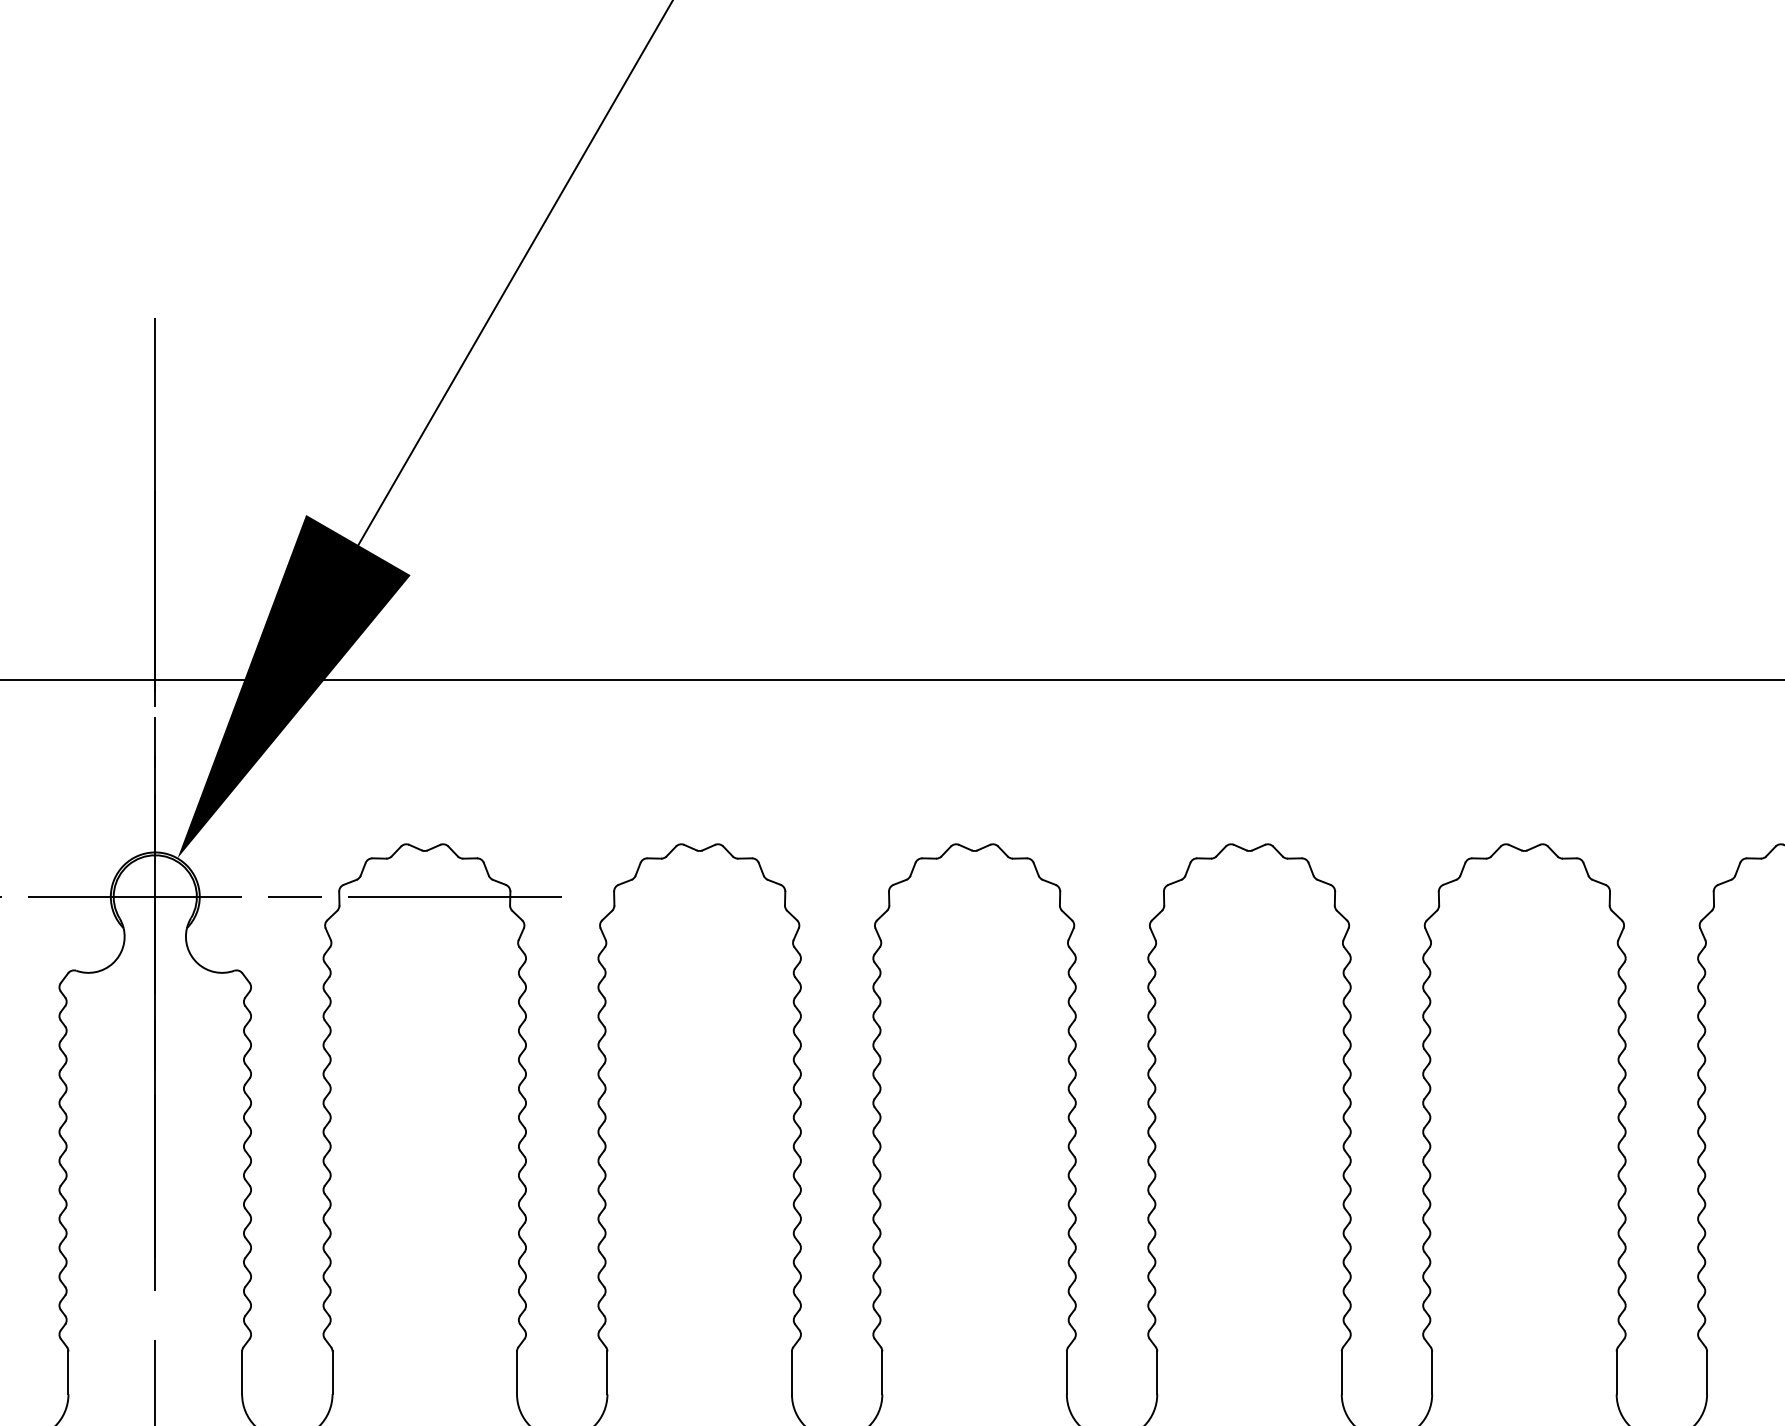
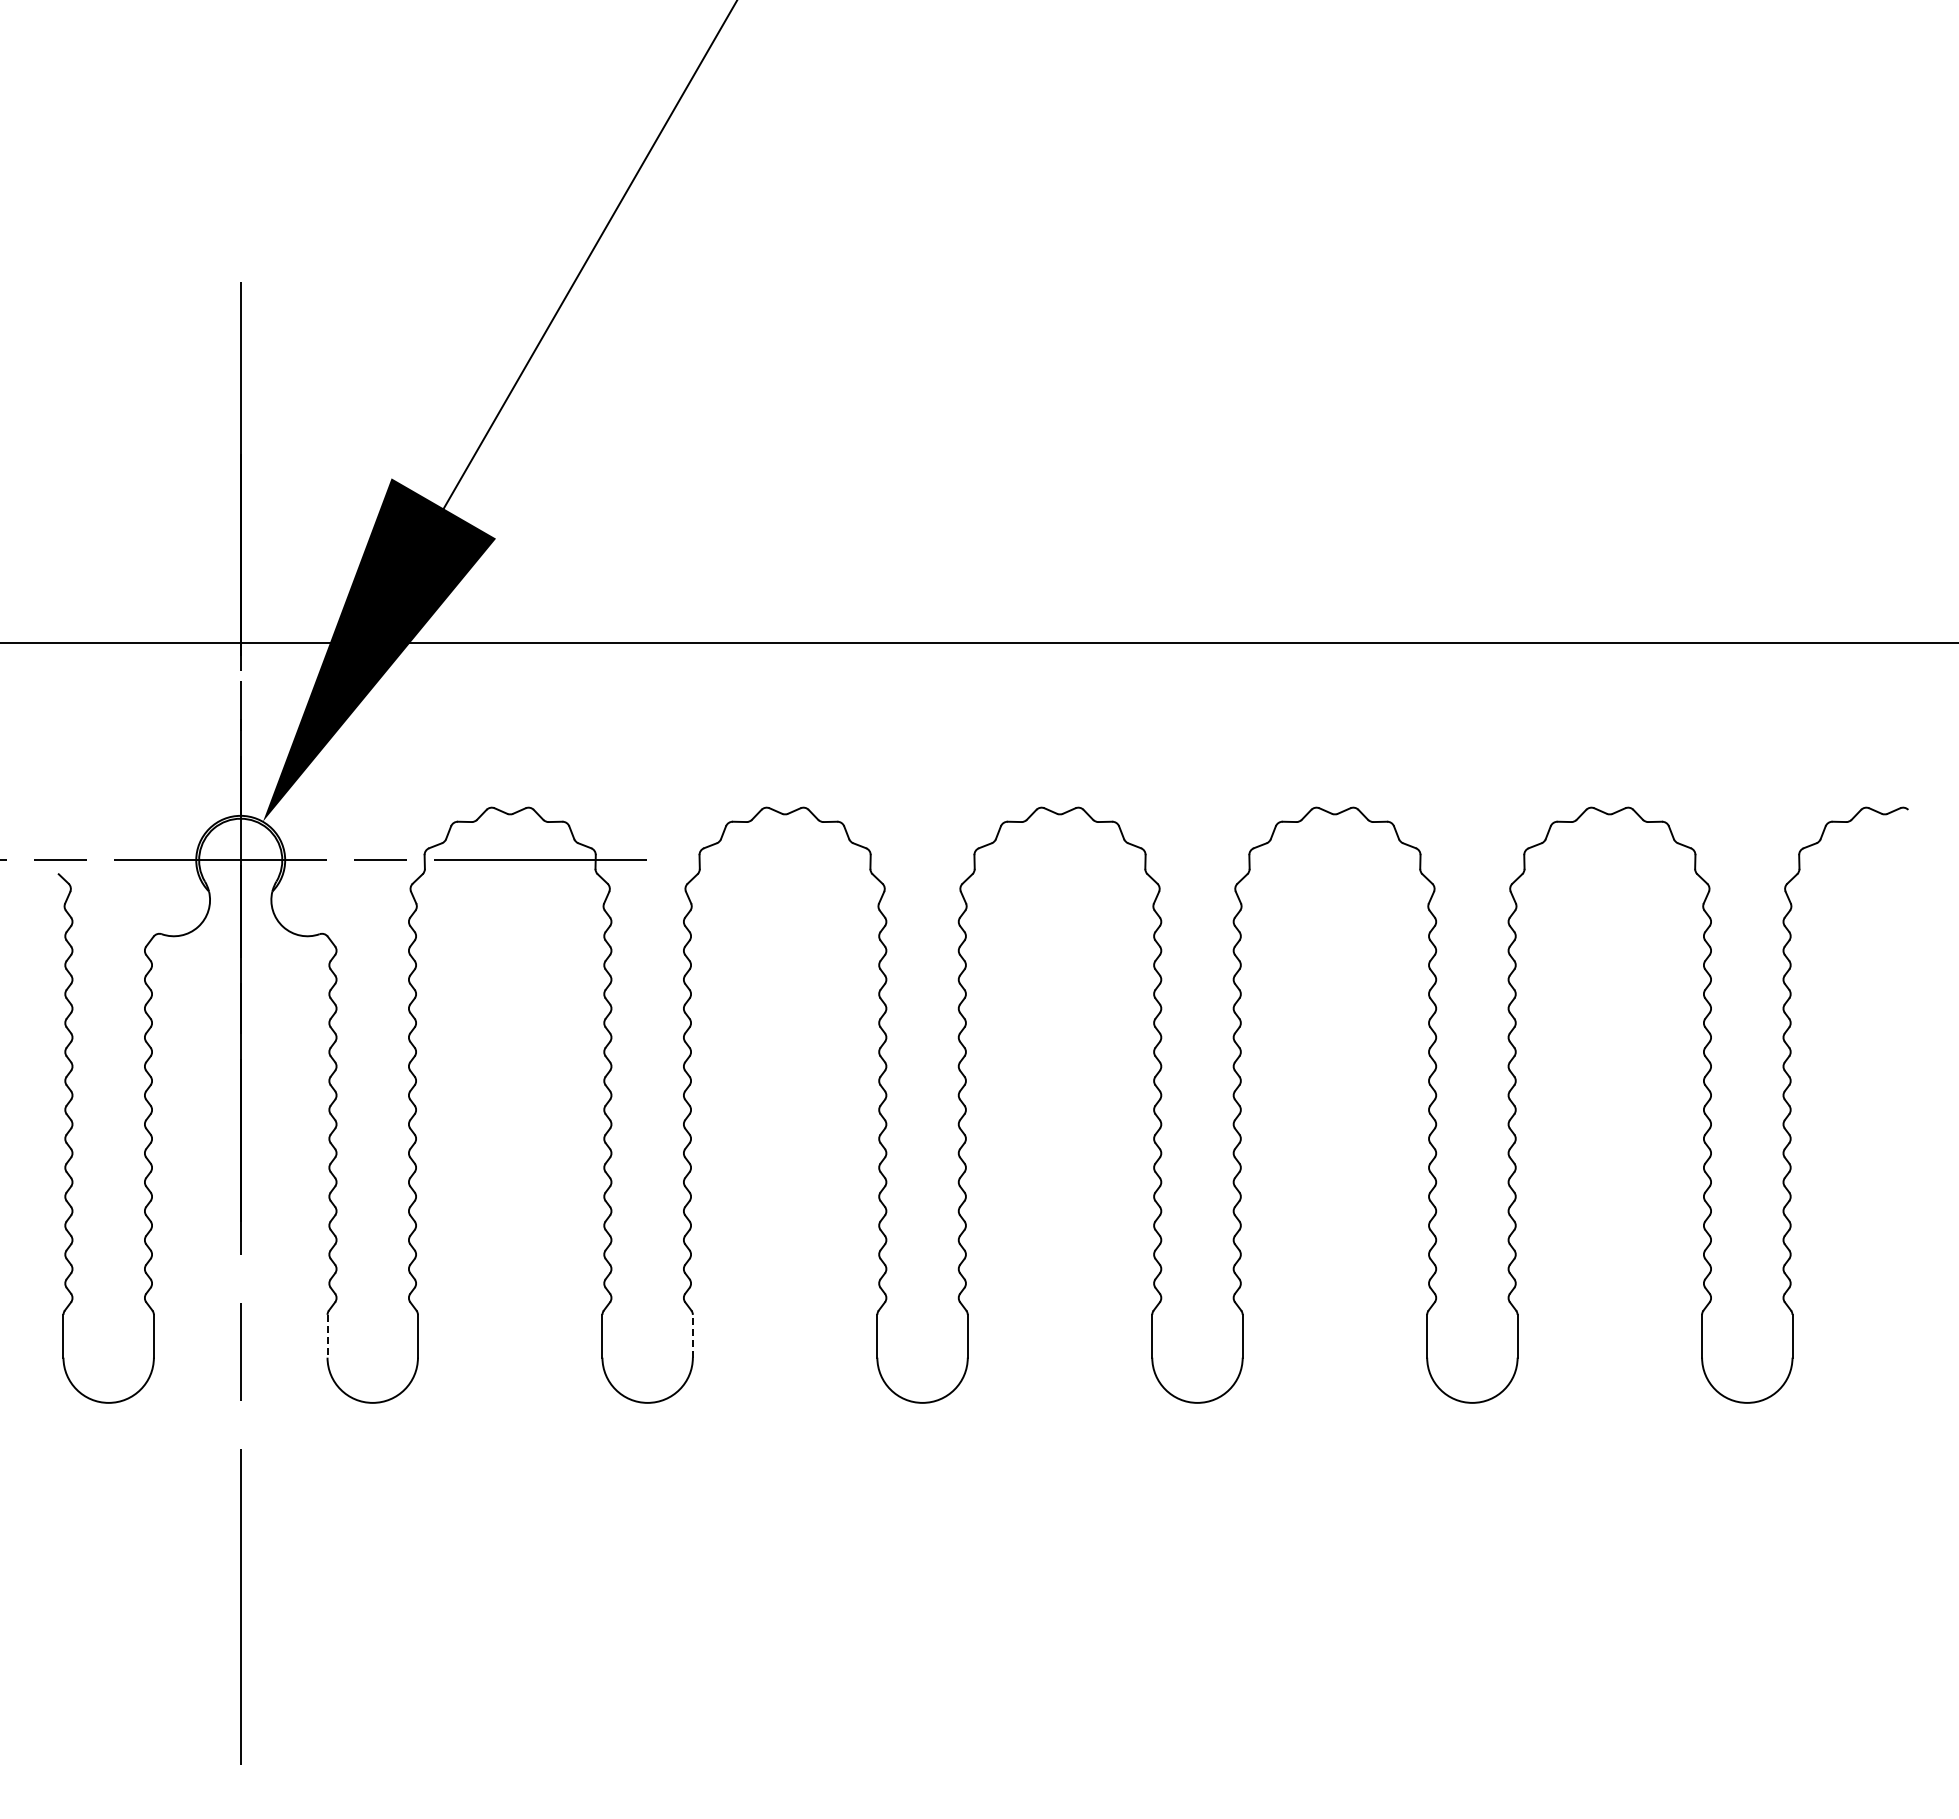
line: (607, 1372) -> (692, 1335), solid -> dashed
line: (242, 1373) -> (327, 1336), solid -> dashed

